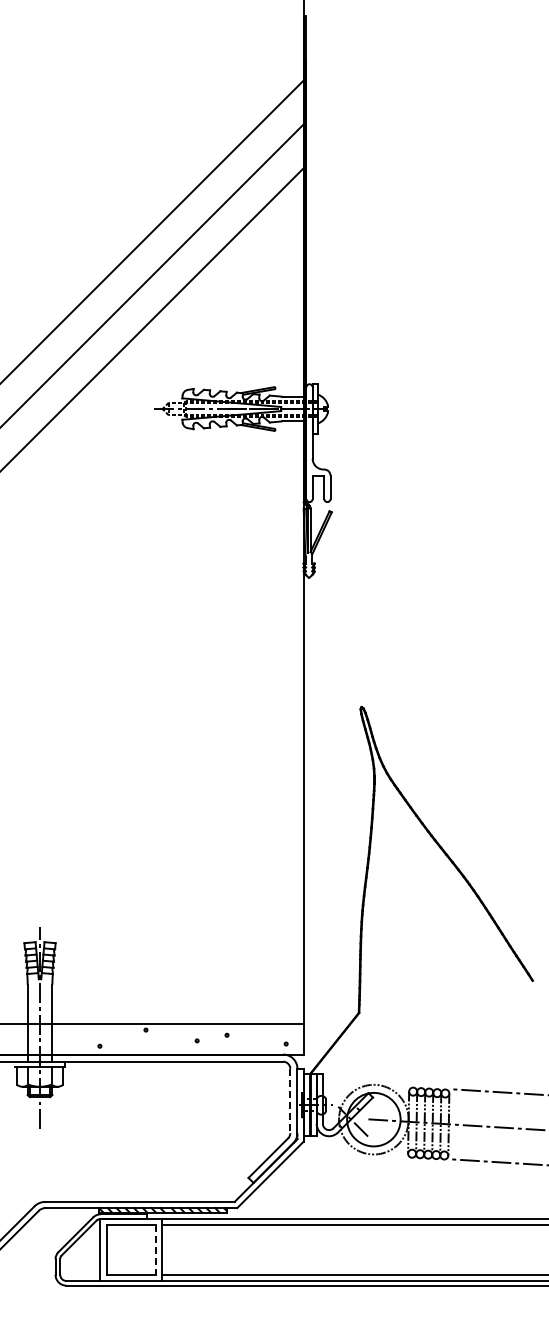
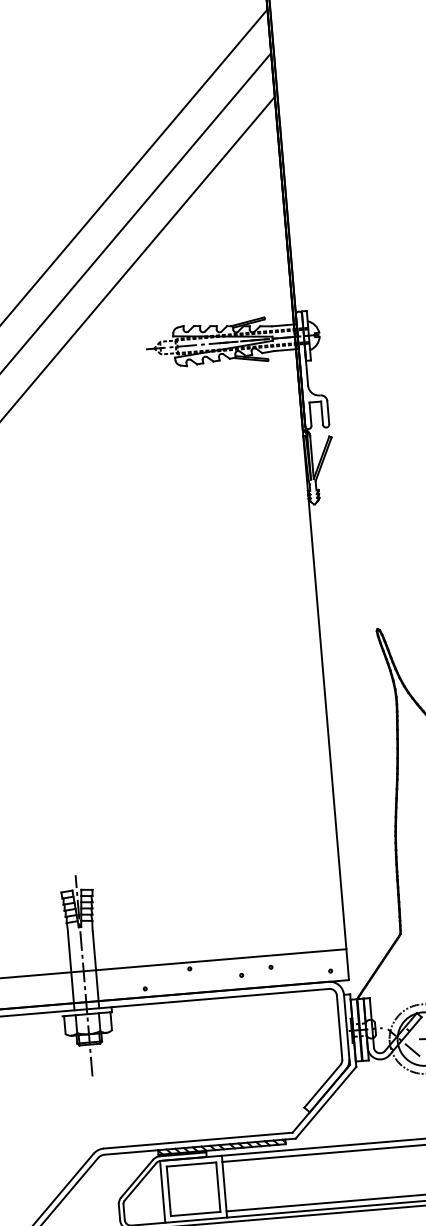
line: (290, 1101) -> (339, 1027), dashed -> solid
line: (156, 1249) -> (218, 1186), dashed -> solid

